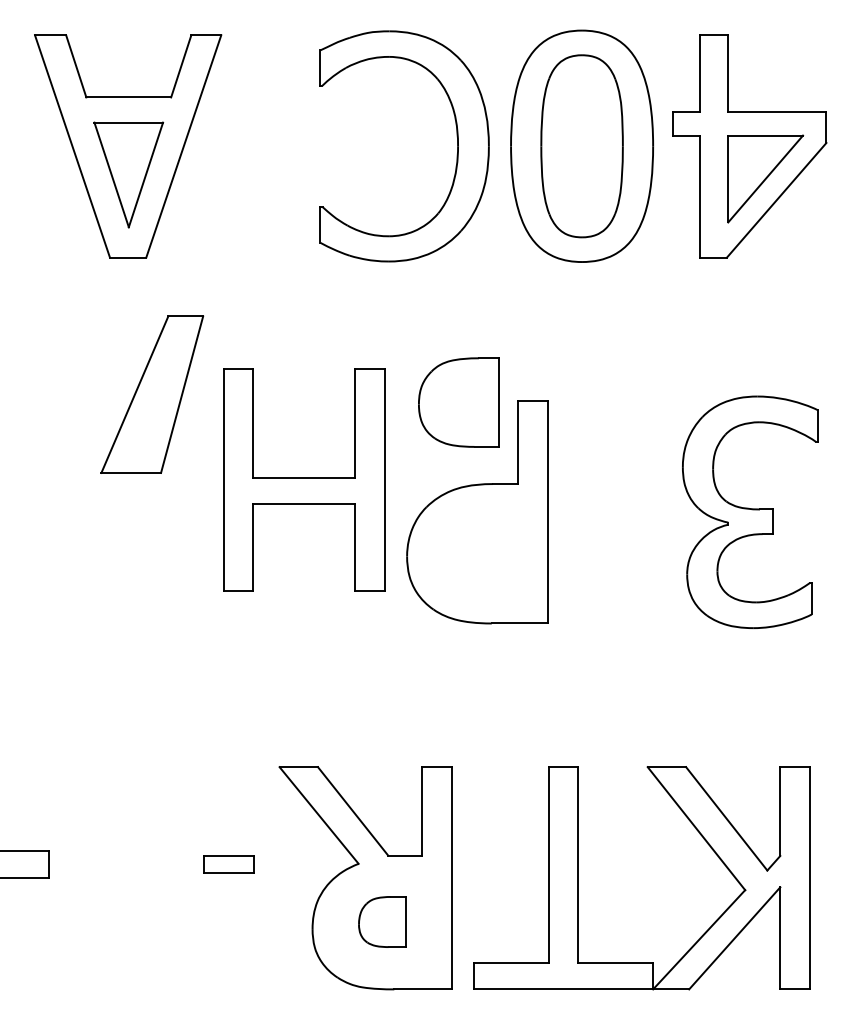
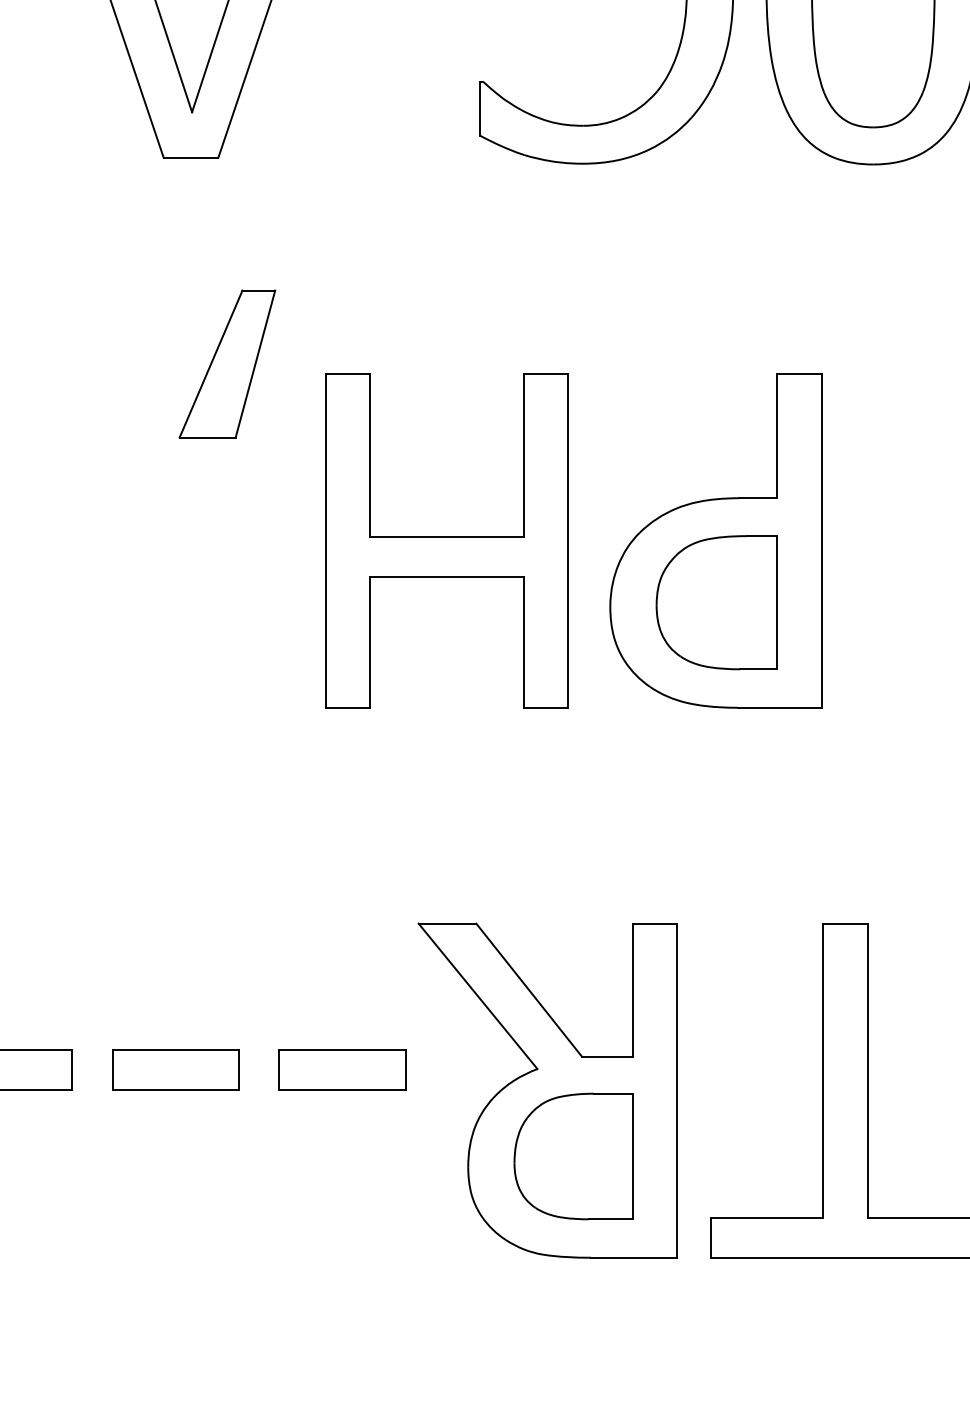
part: (152, 394) -> (227, 363), size x0.62
part: (458, 402) -> (716, 602), moved
part: (304, 479) -> (447, 539), moved
part: (117, 864) -> (175, 1070), added
part: (228, 864) -> (341, 1070), size x1.67
part: (382, 921) -> (573, 1155), size x1.67

